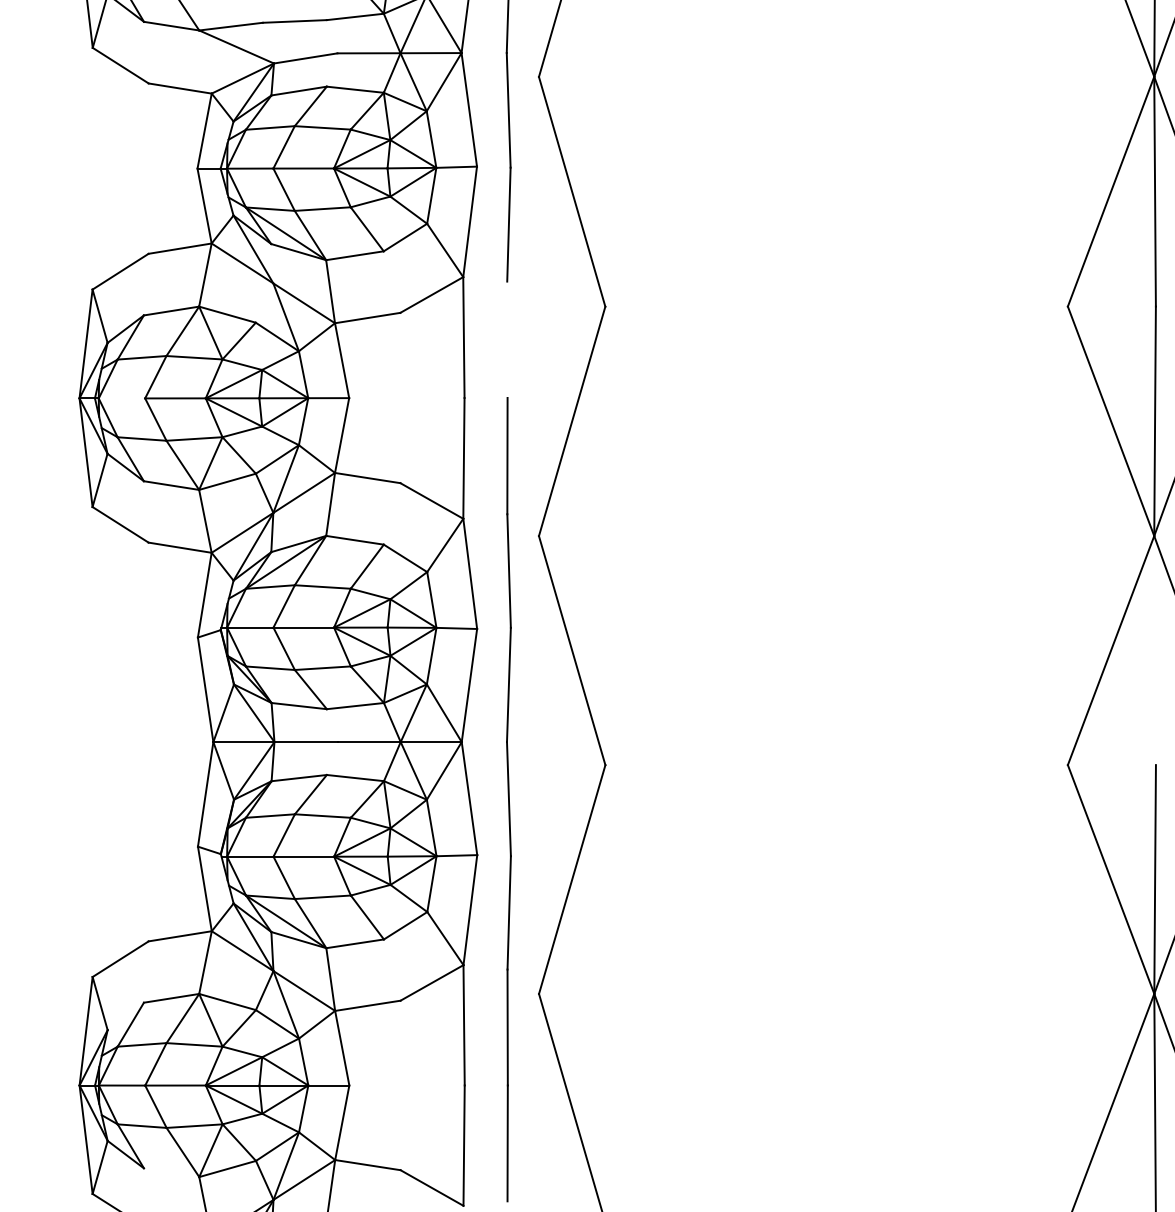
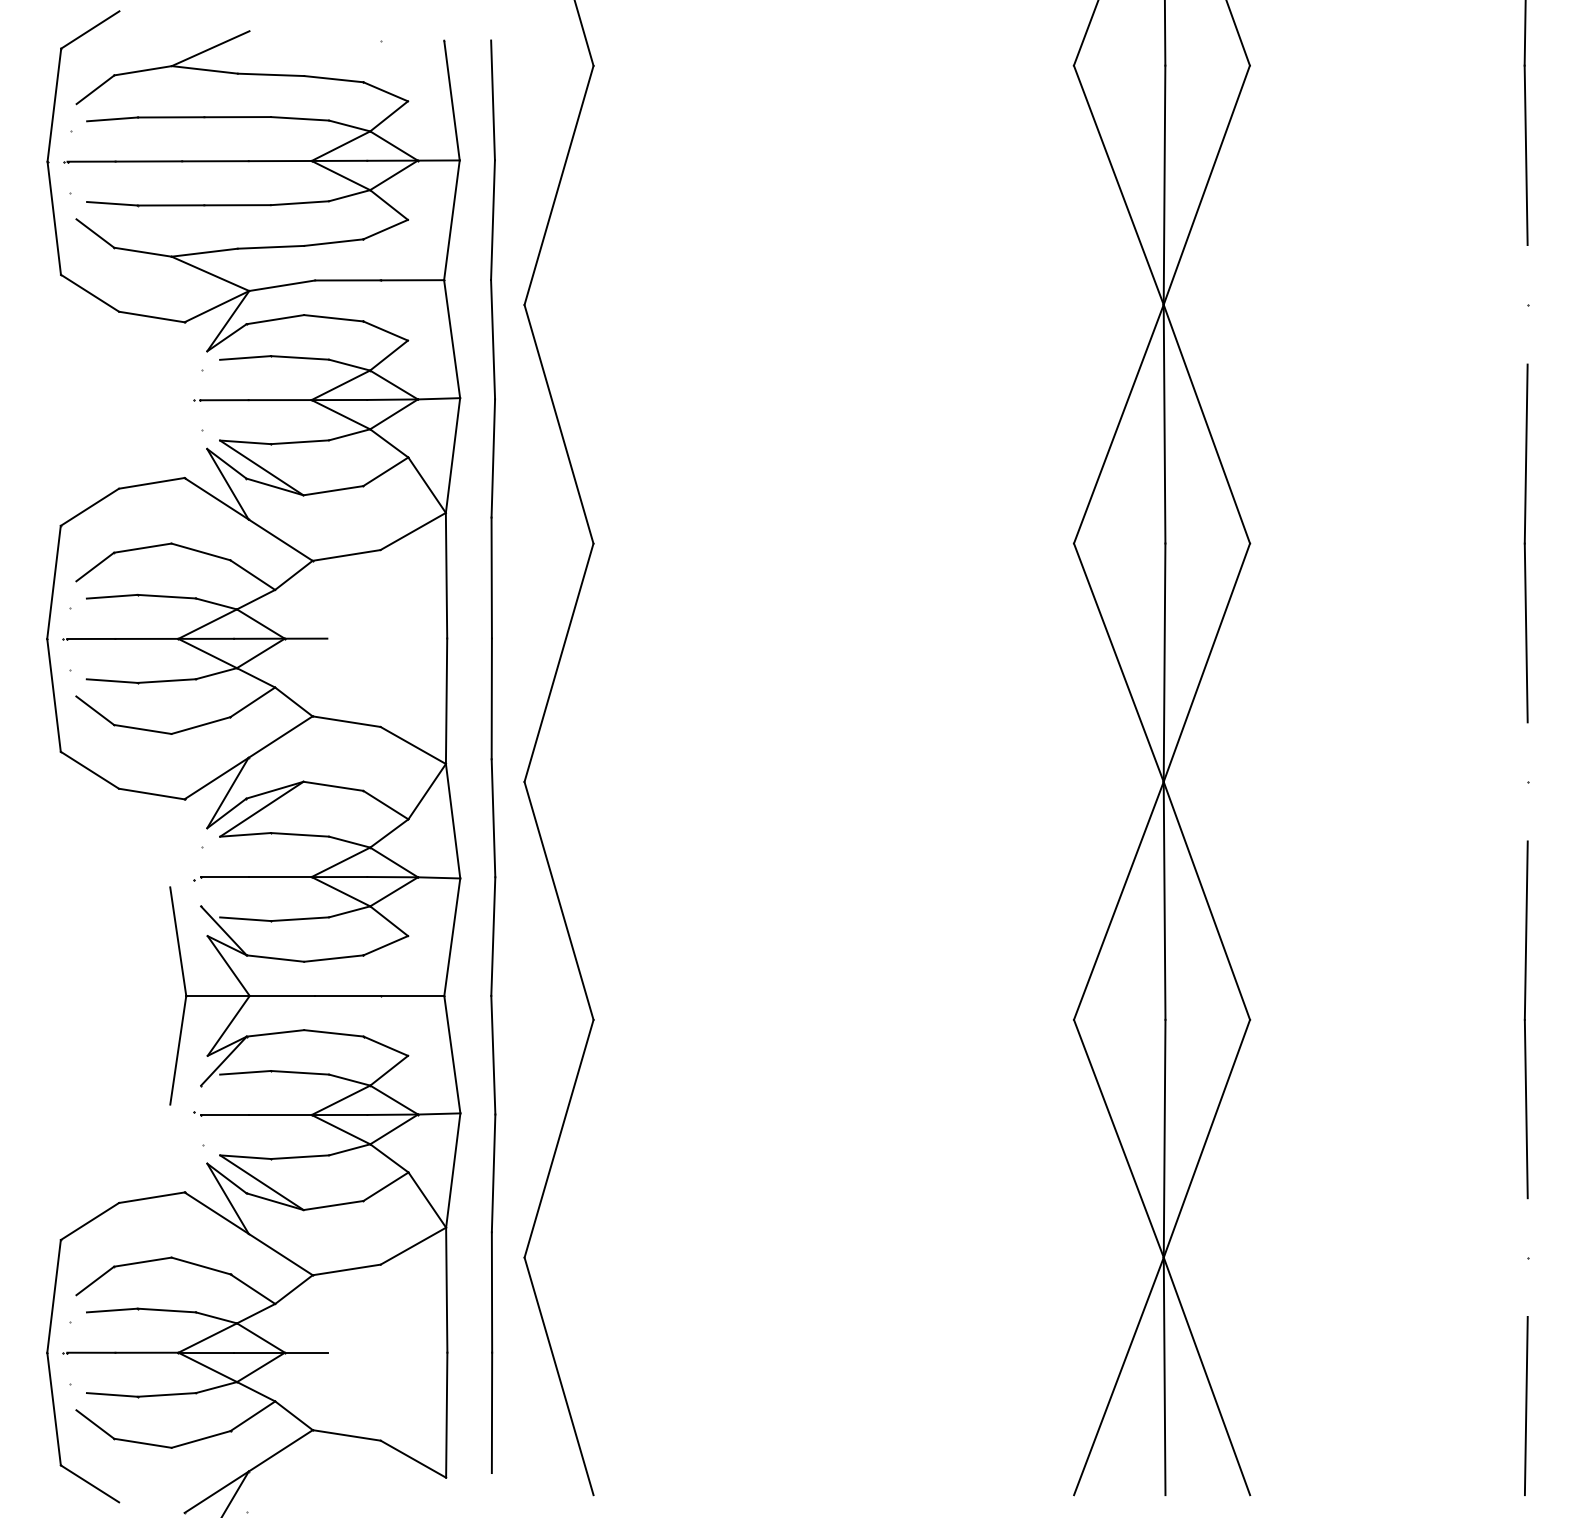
line: (507, 339) -> (491, 577), added
line: (122, 398) -> (91, 638), added
line: (1155, 650) -> (1164, 900), added
line: (125, 1015) -> (95, 1280), added
line: (171, 1171) -> (142, 1442), added

